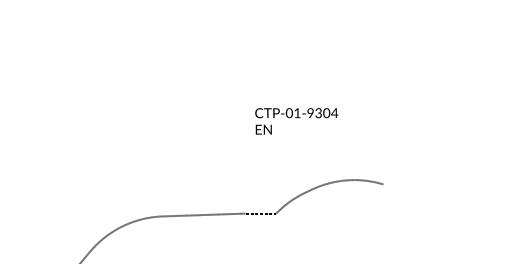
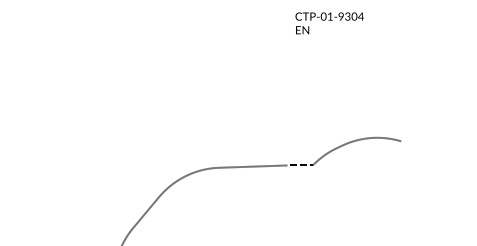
text: (296, 121) -> (329, 23), moved

